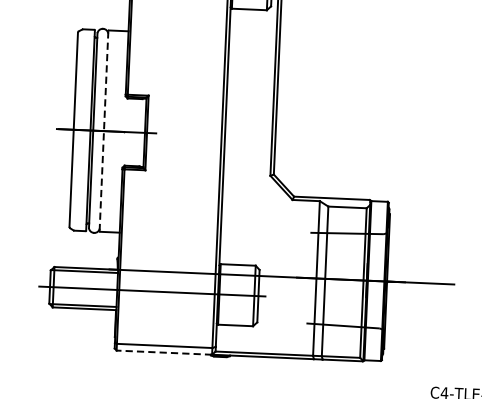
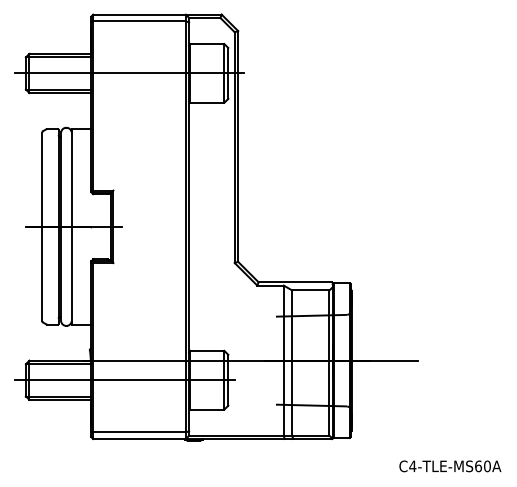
line: (103, 130) -> (71, 226), dashed -> solid
line: (164, 353) -> (139, 439), dashed -> solid

